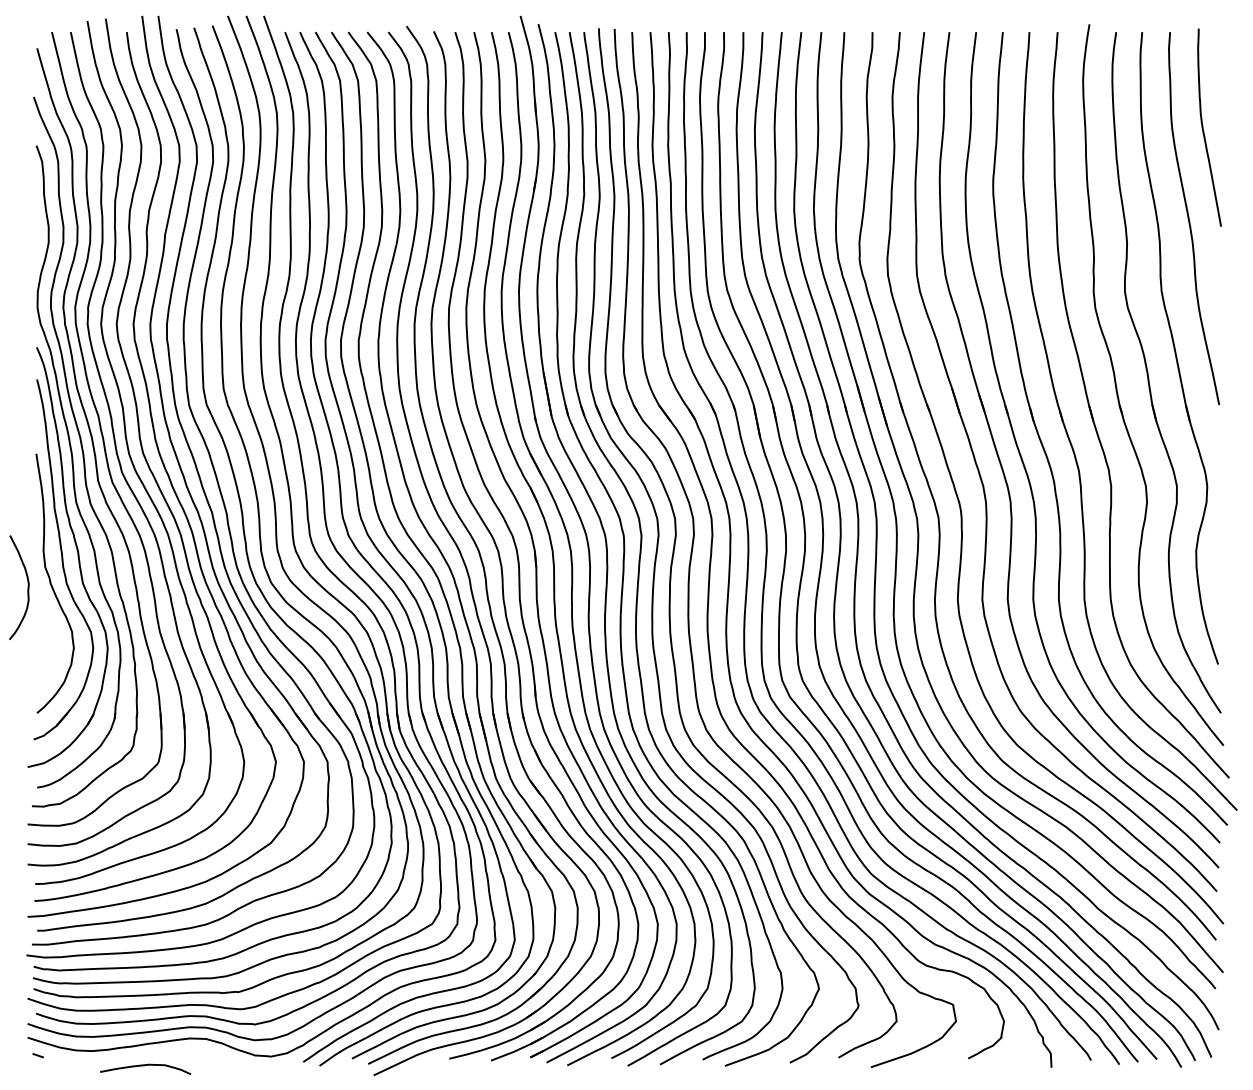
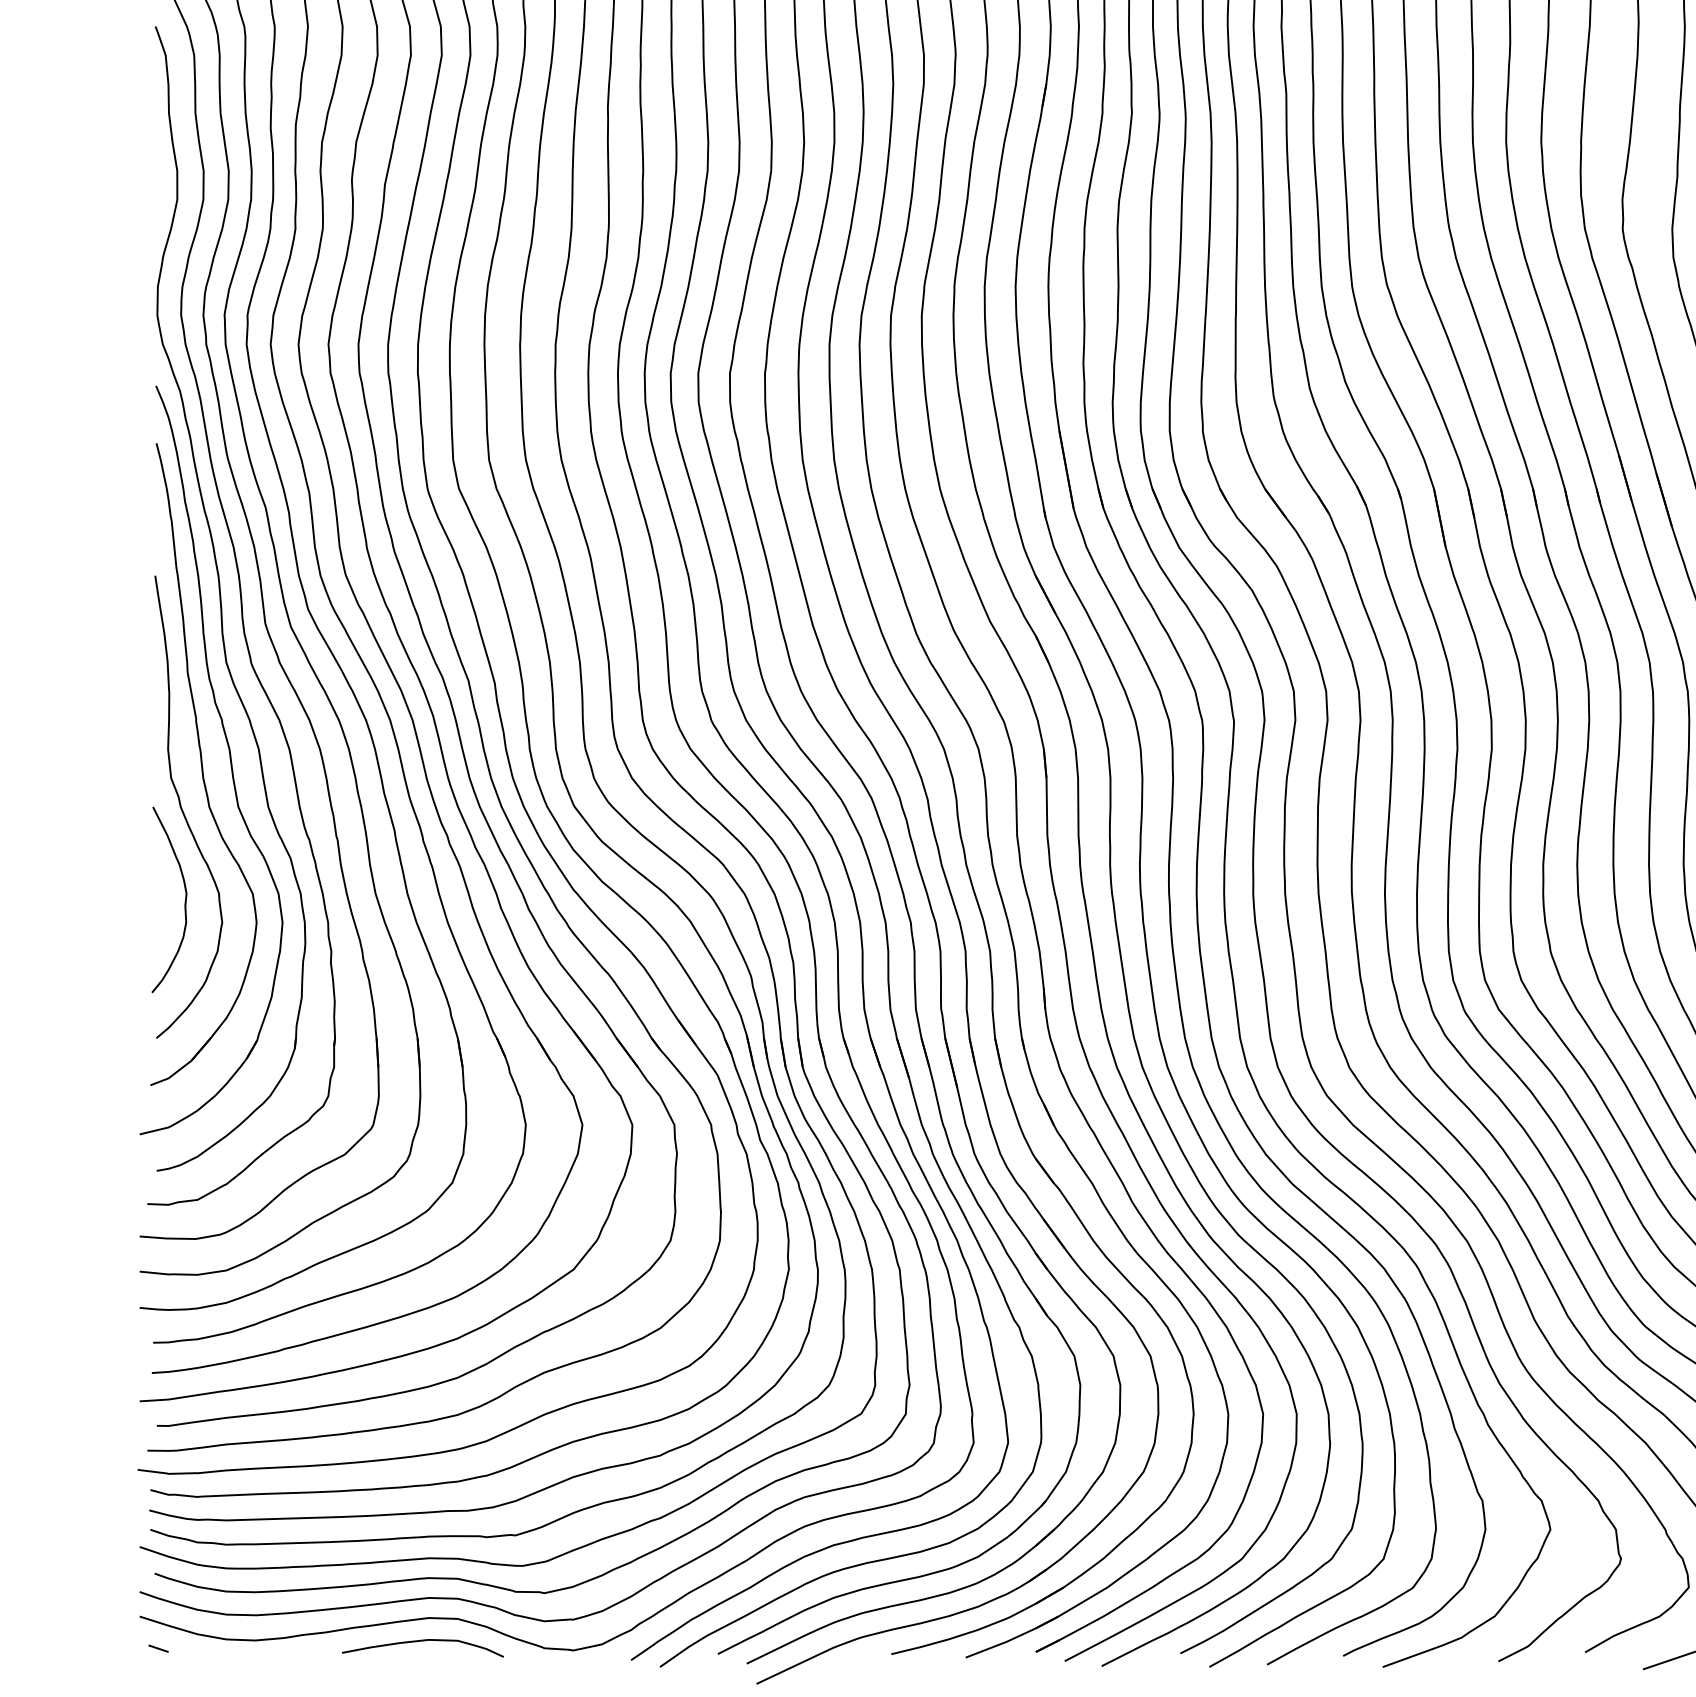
curve: (27, 587) -> (184, 899), moved
curve: (144, 1066) -> (421, 1643), moved

